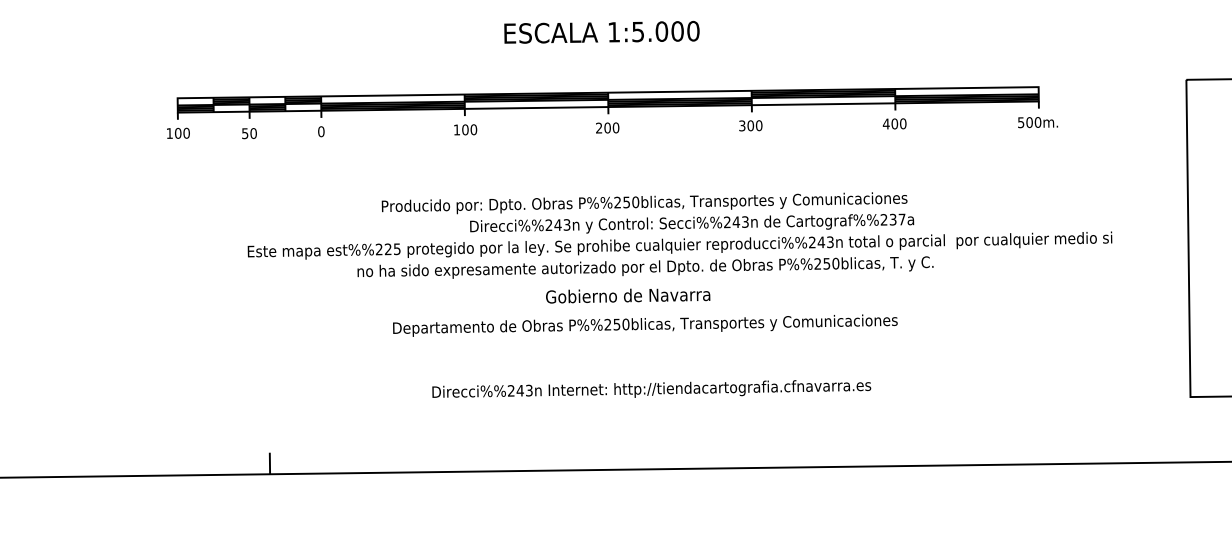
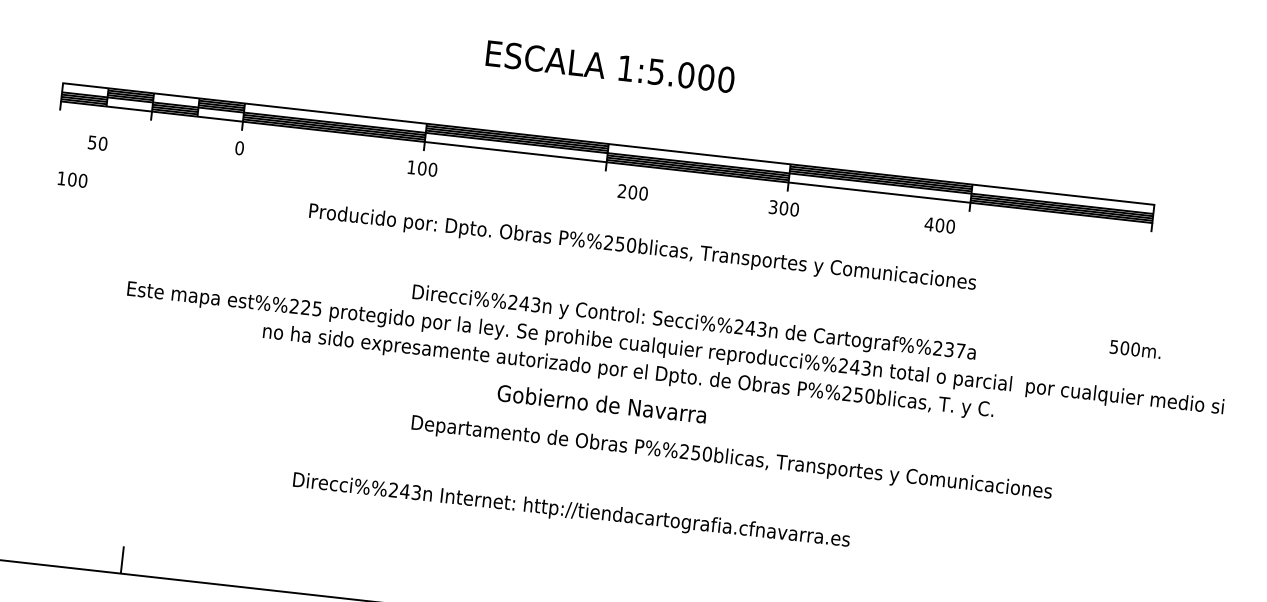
text: (1037, 122) -> (1134, 349), moved
text: (894, 123) -> (939, 224), moved
text: (607, 127) -> (632, 191), moved
text: (178, 132) -> (72, 178), moved
text: (249, 133) -> (97, 143), moved
text: (644, 203) -> (642, 248), moved
text: (645, 325) -> (731, 458), moved
text: (651, 388) -> (571, 509), moved

